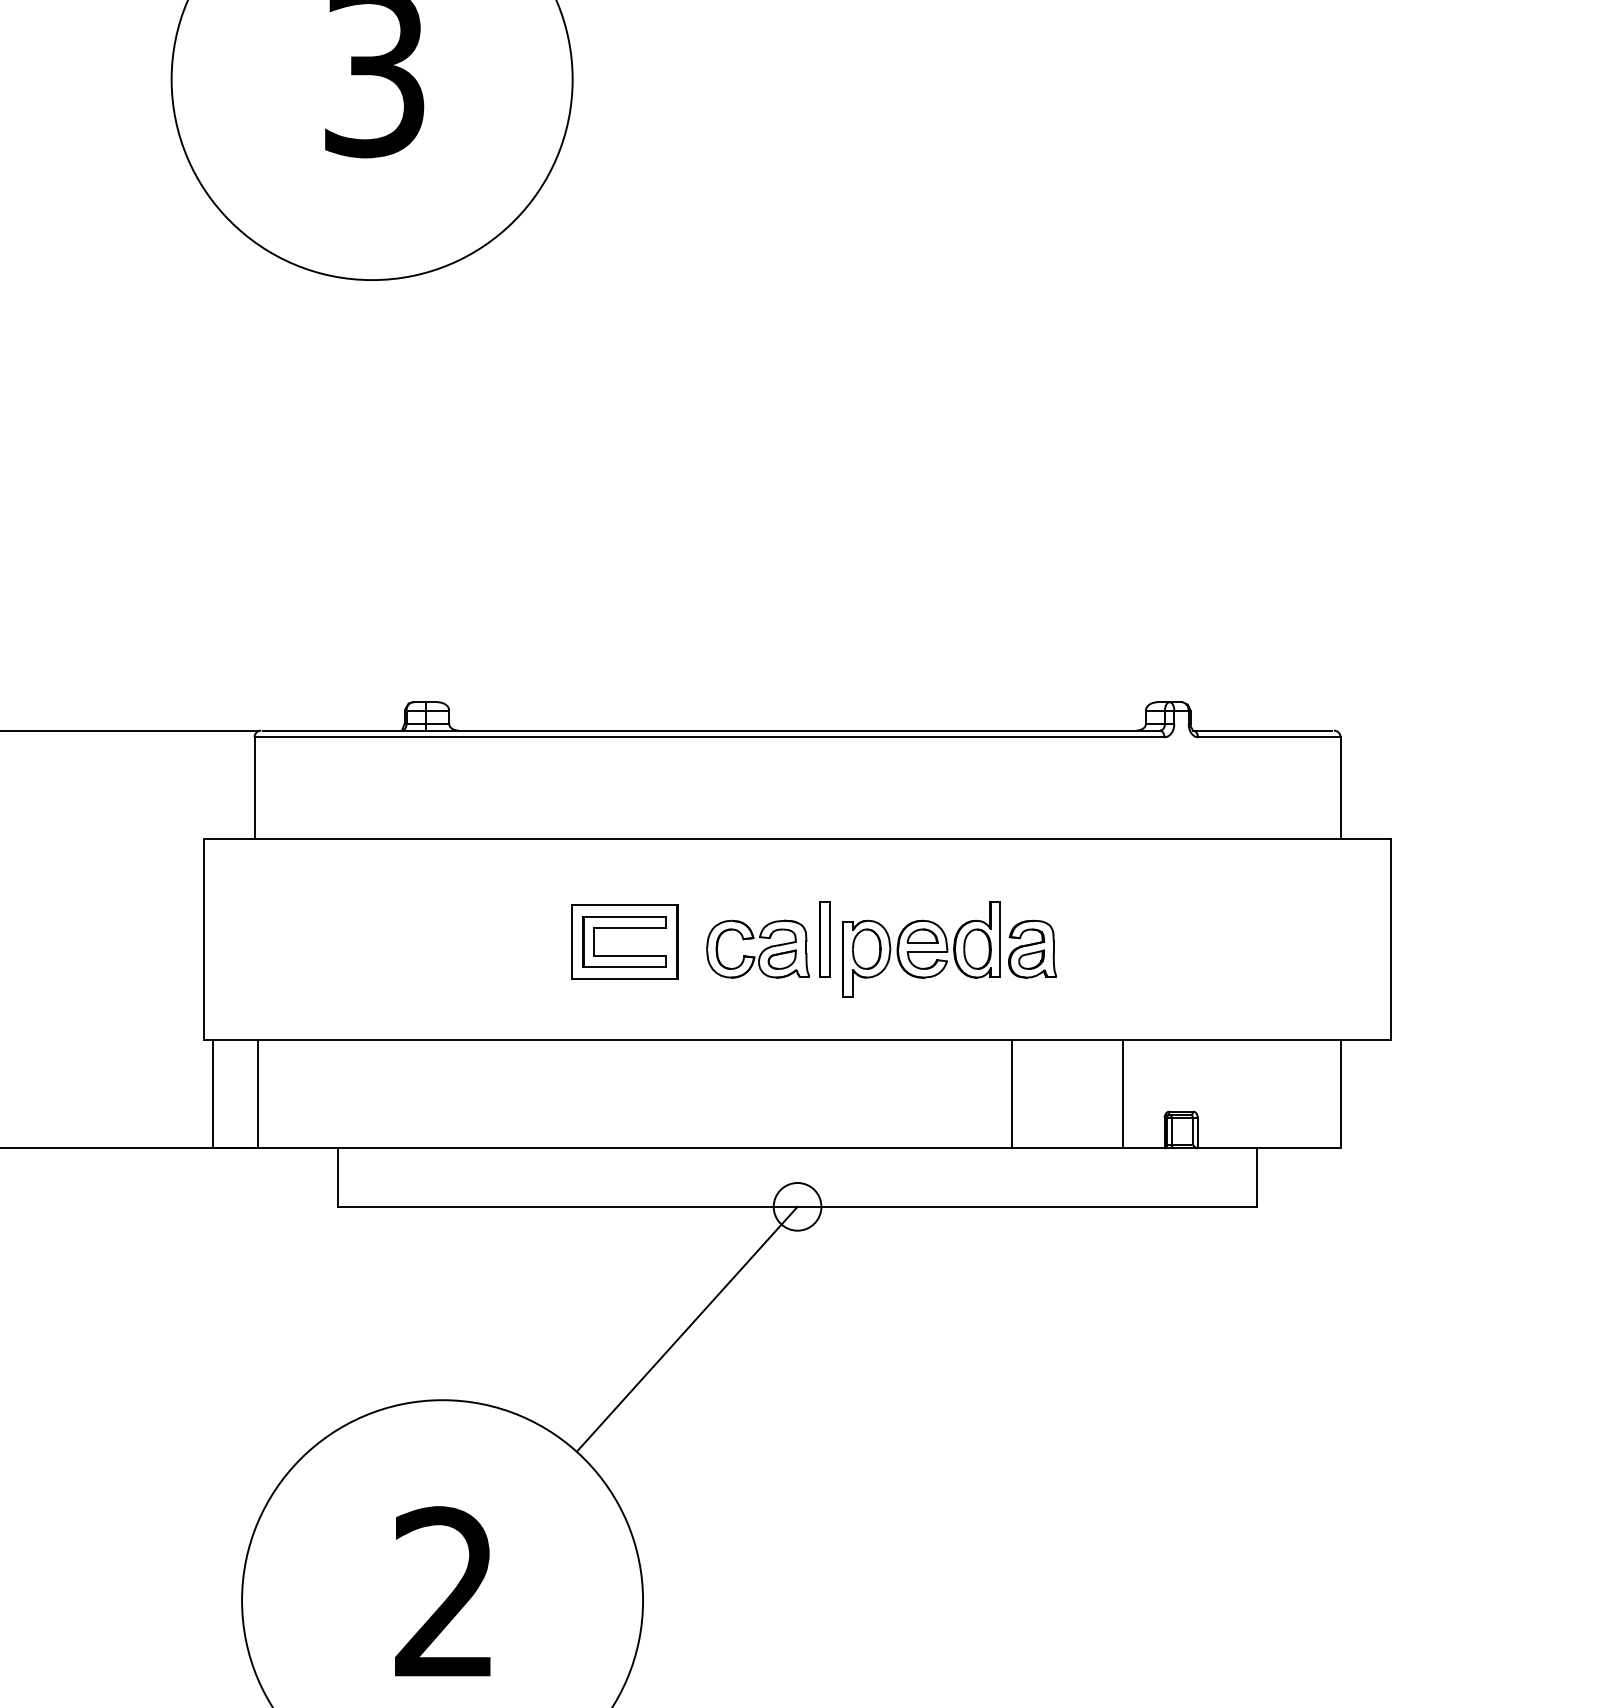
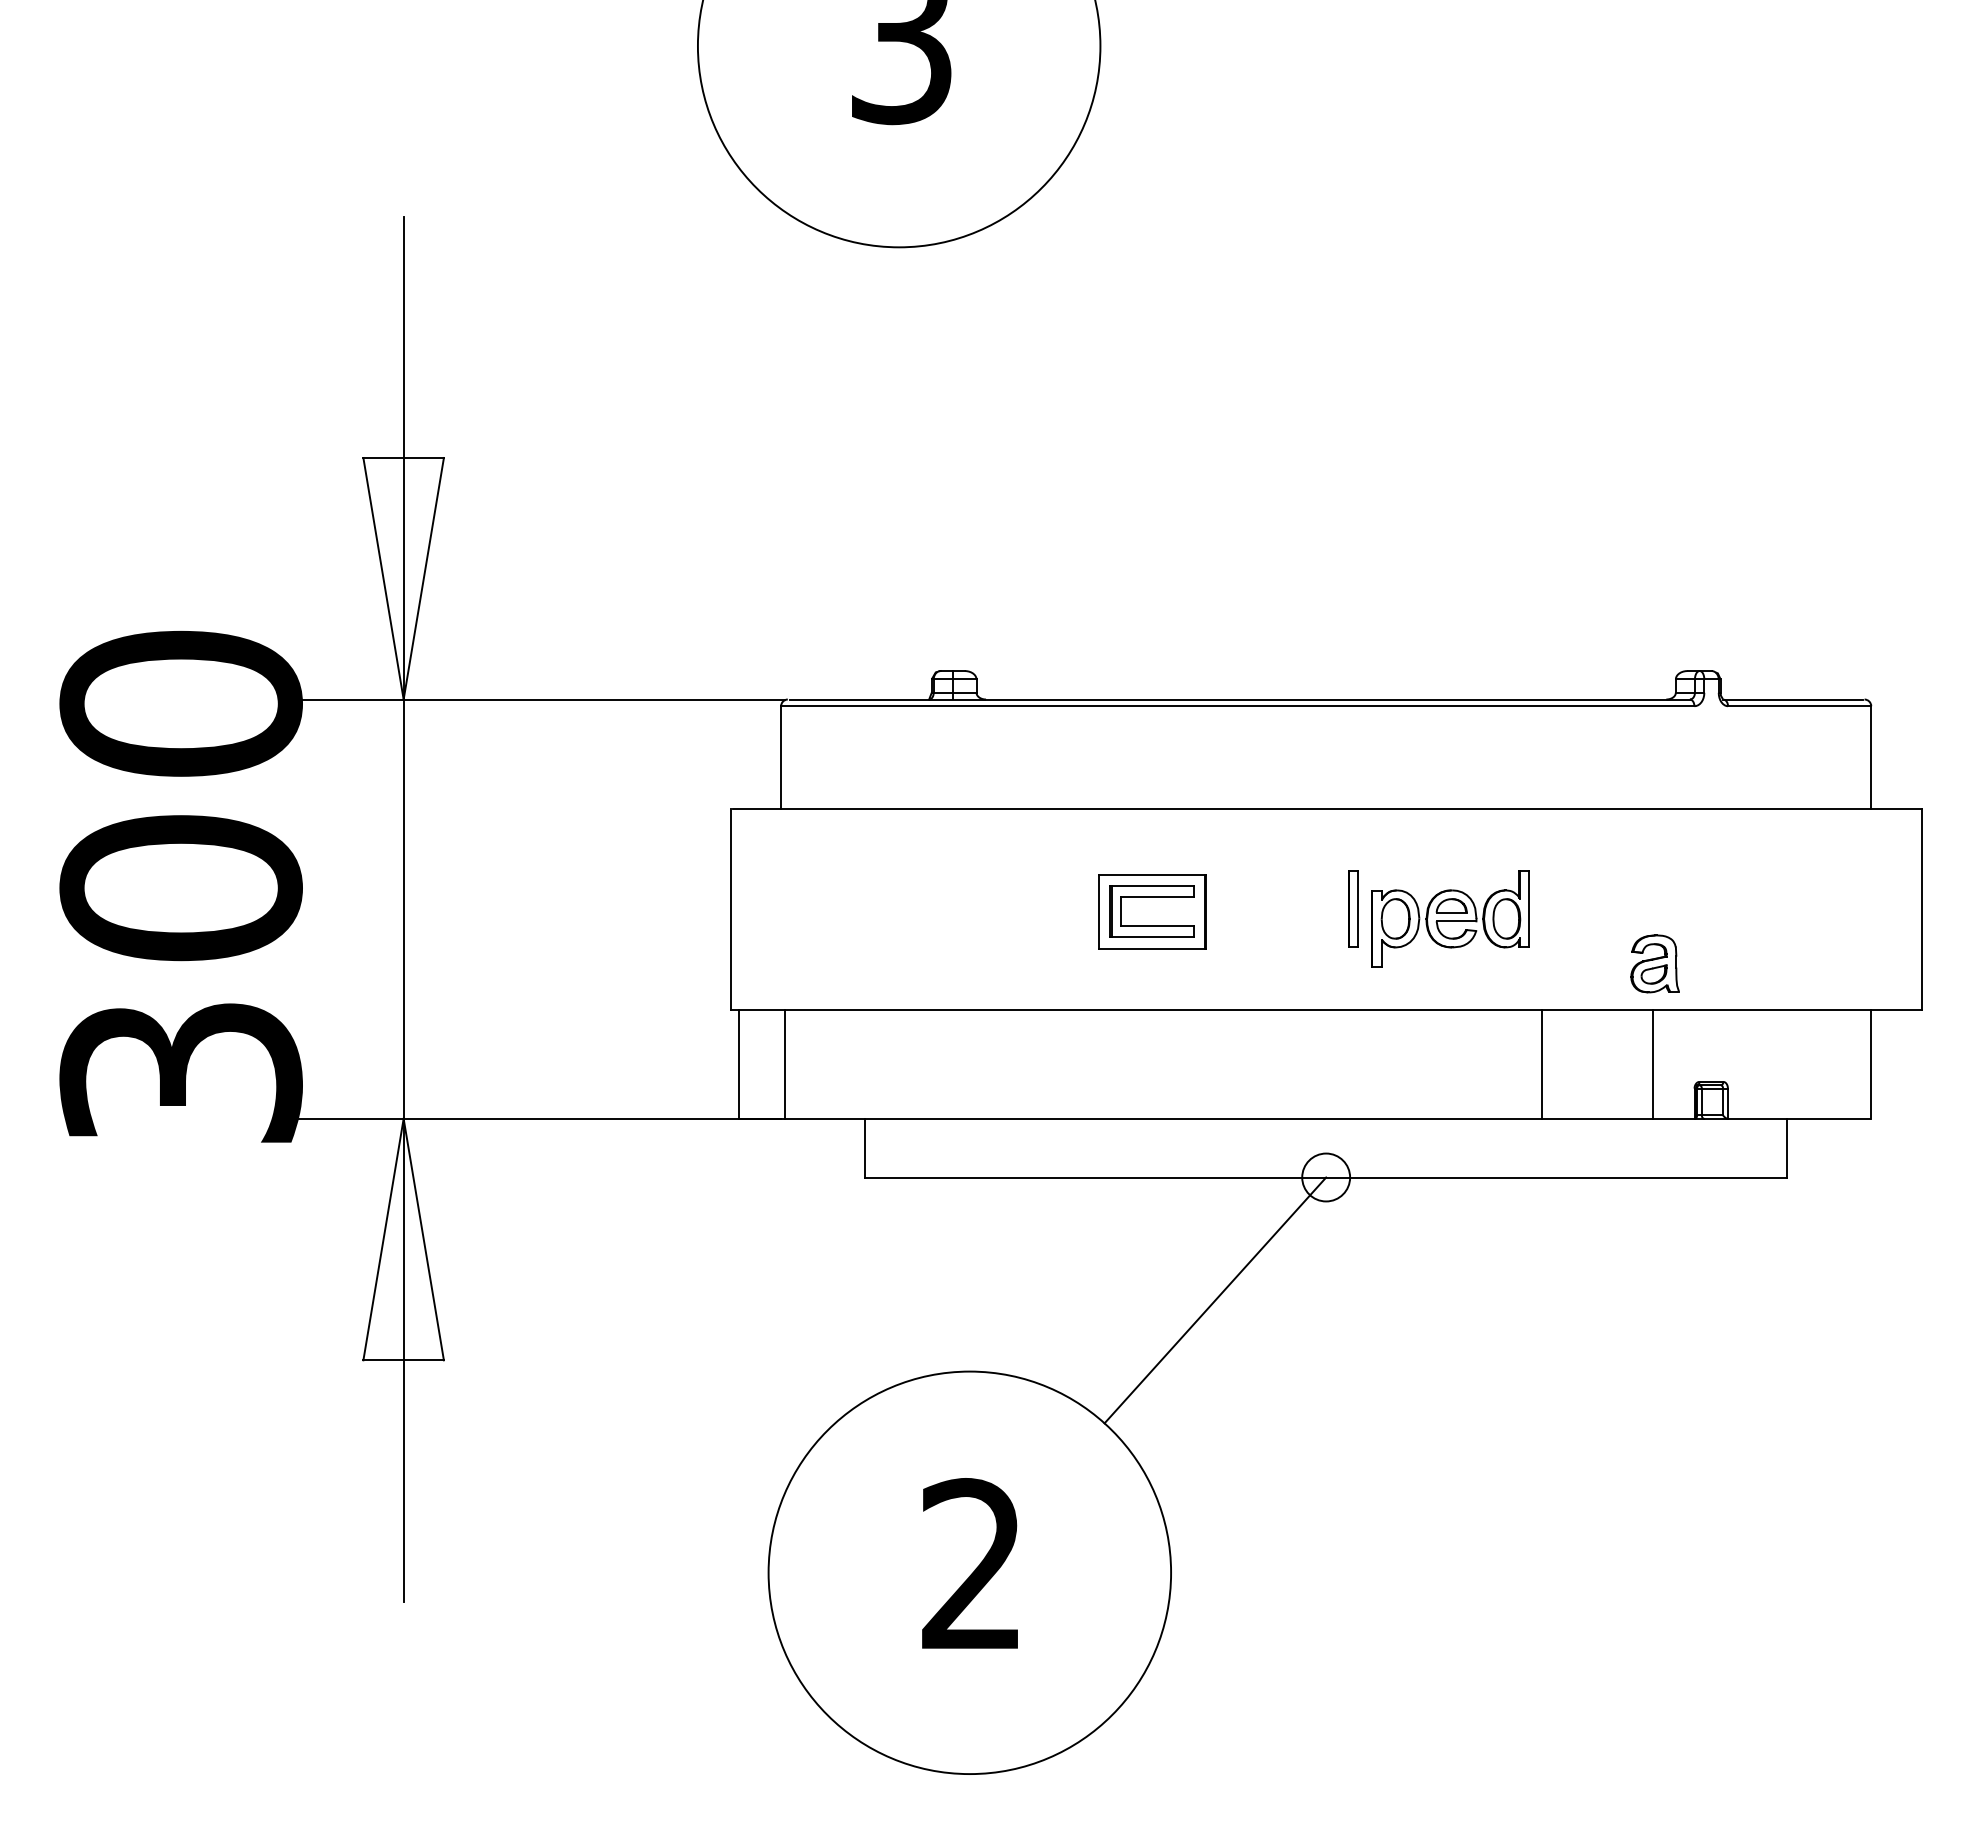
part: (758, 948) -> (1286, 918), removed
part: (1032, 948) -> (1654, 963), moved

